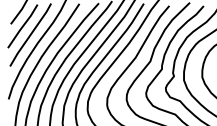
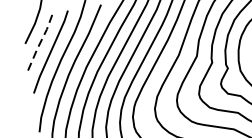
line: (22, 26) -> (39, 43), solid -> dashed

